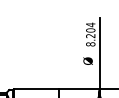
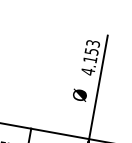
text: (90, 34) -> (90, 57), 8.204 -> 4.153

